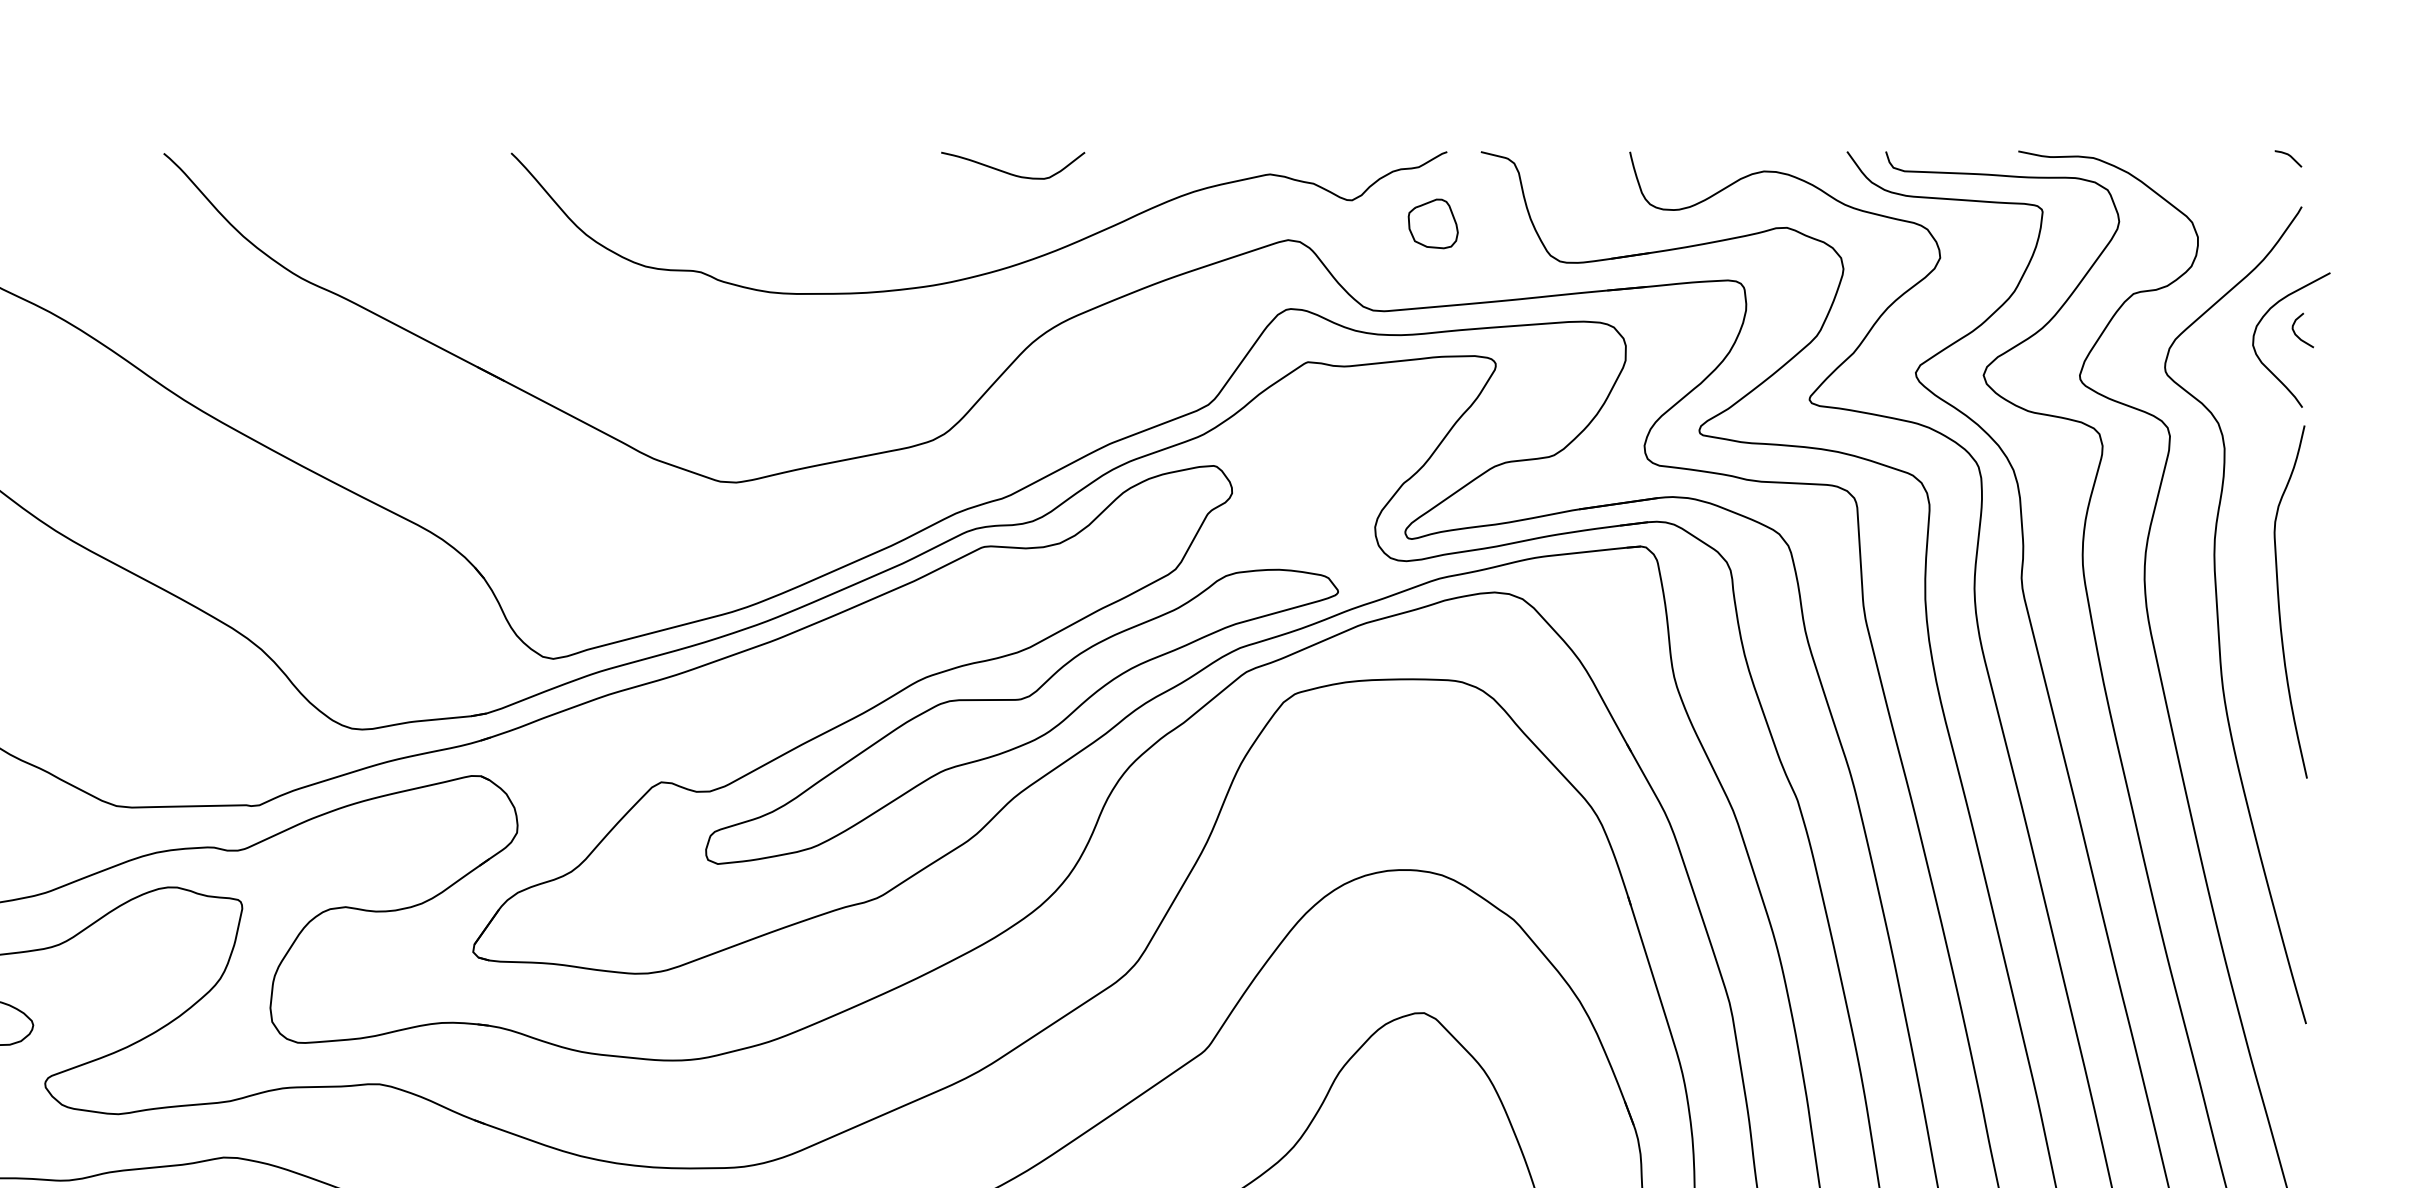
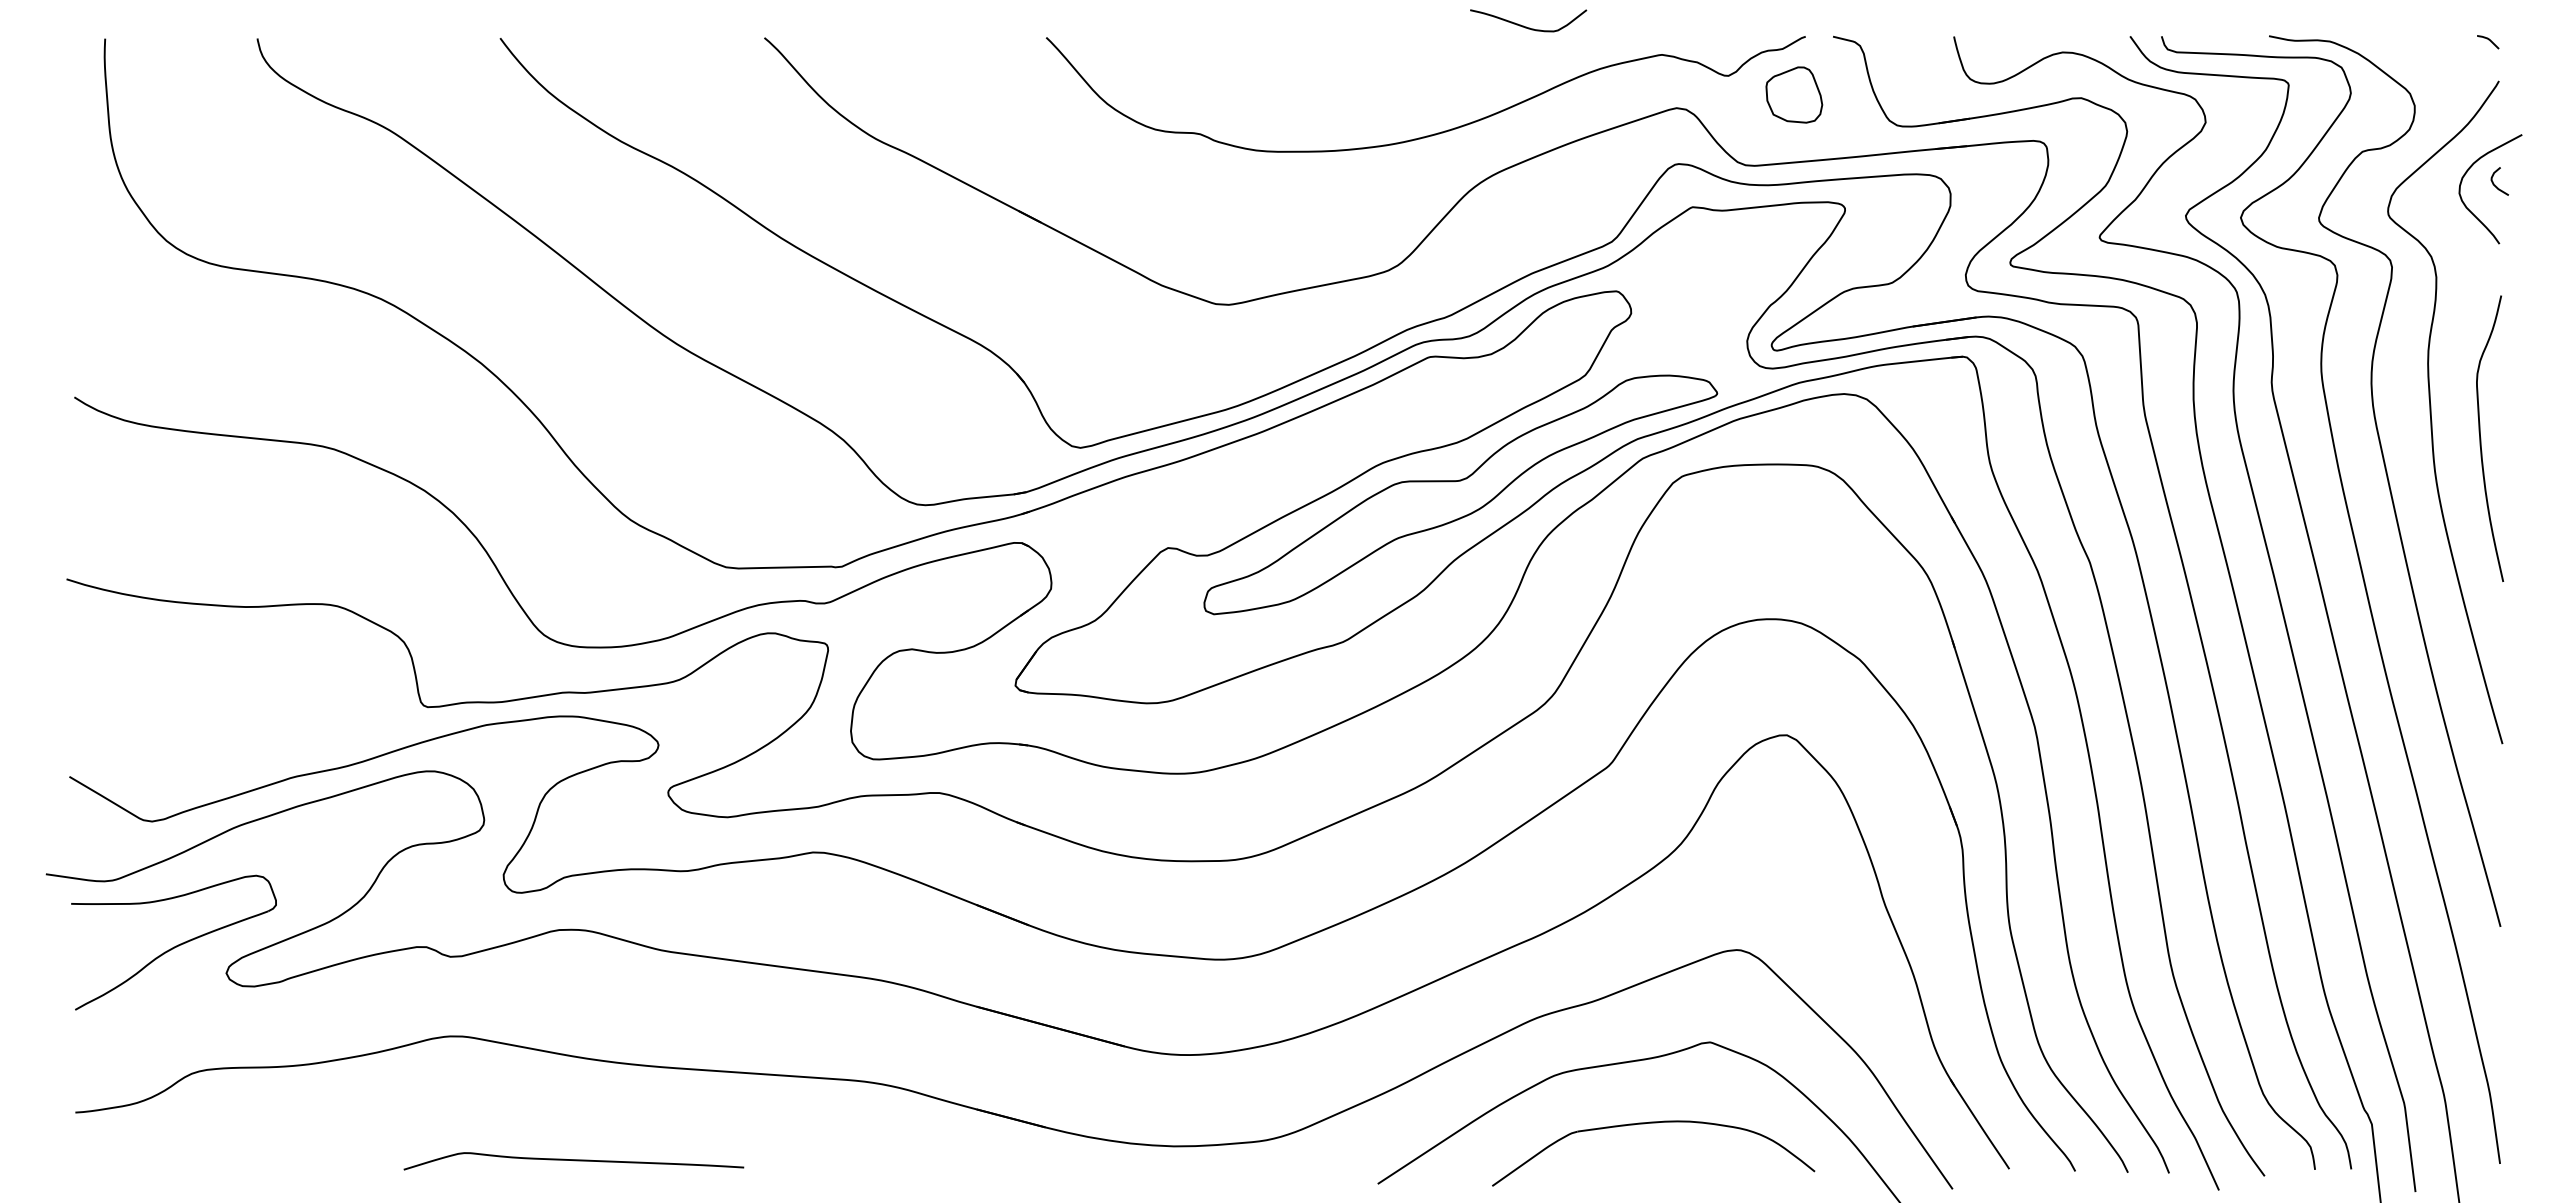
curve: (1010, 172) -> (1526, 26), moved
part: (1433, 223) -> (1794, 94), size x1.4
curve: (2280, 601) -> (2481, 438), moved

